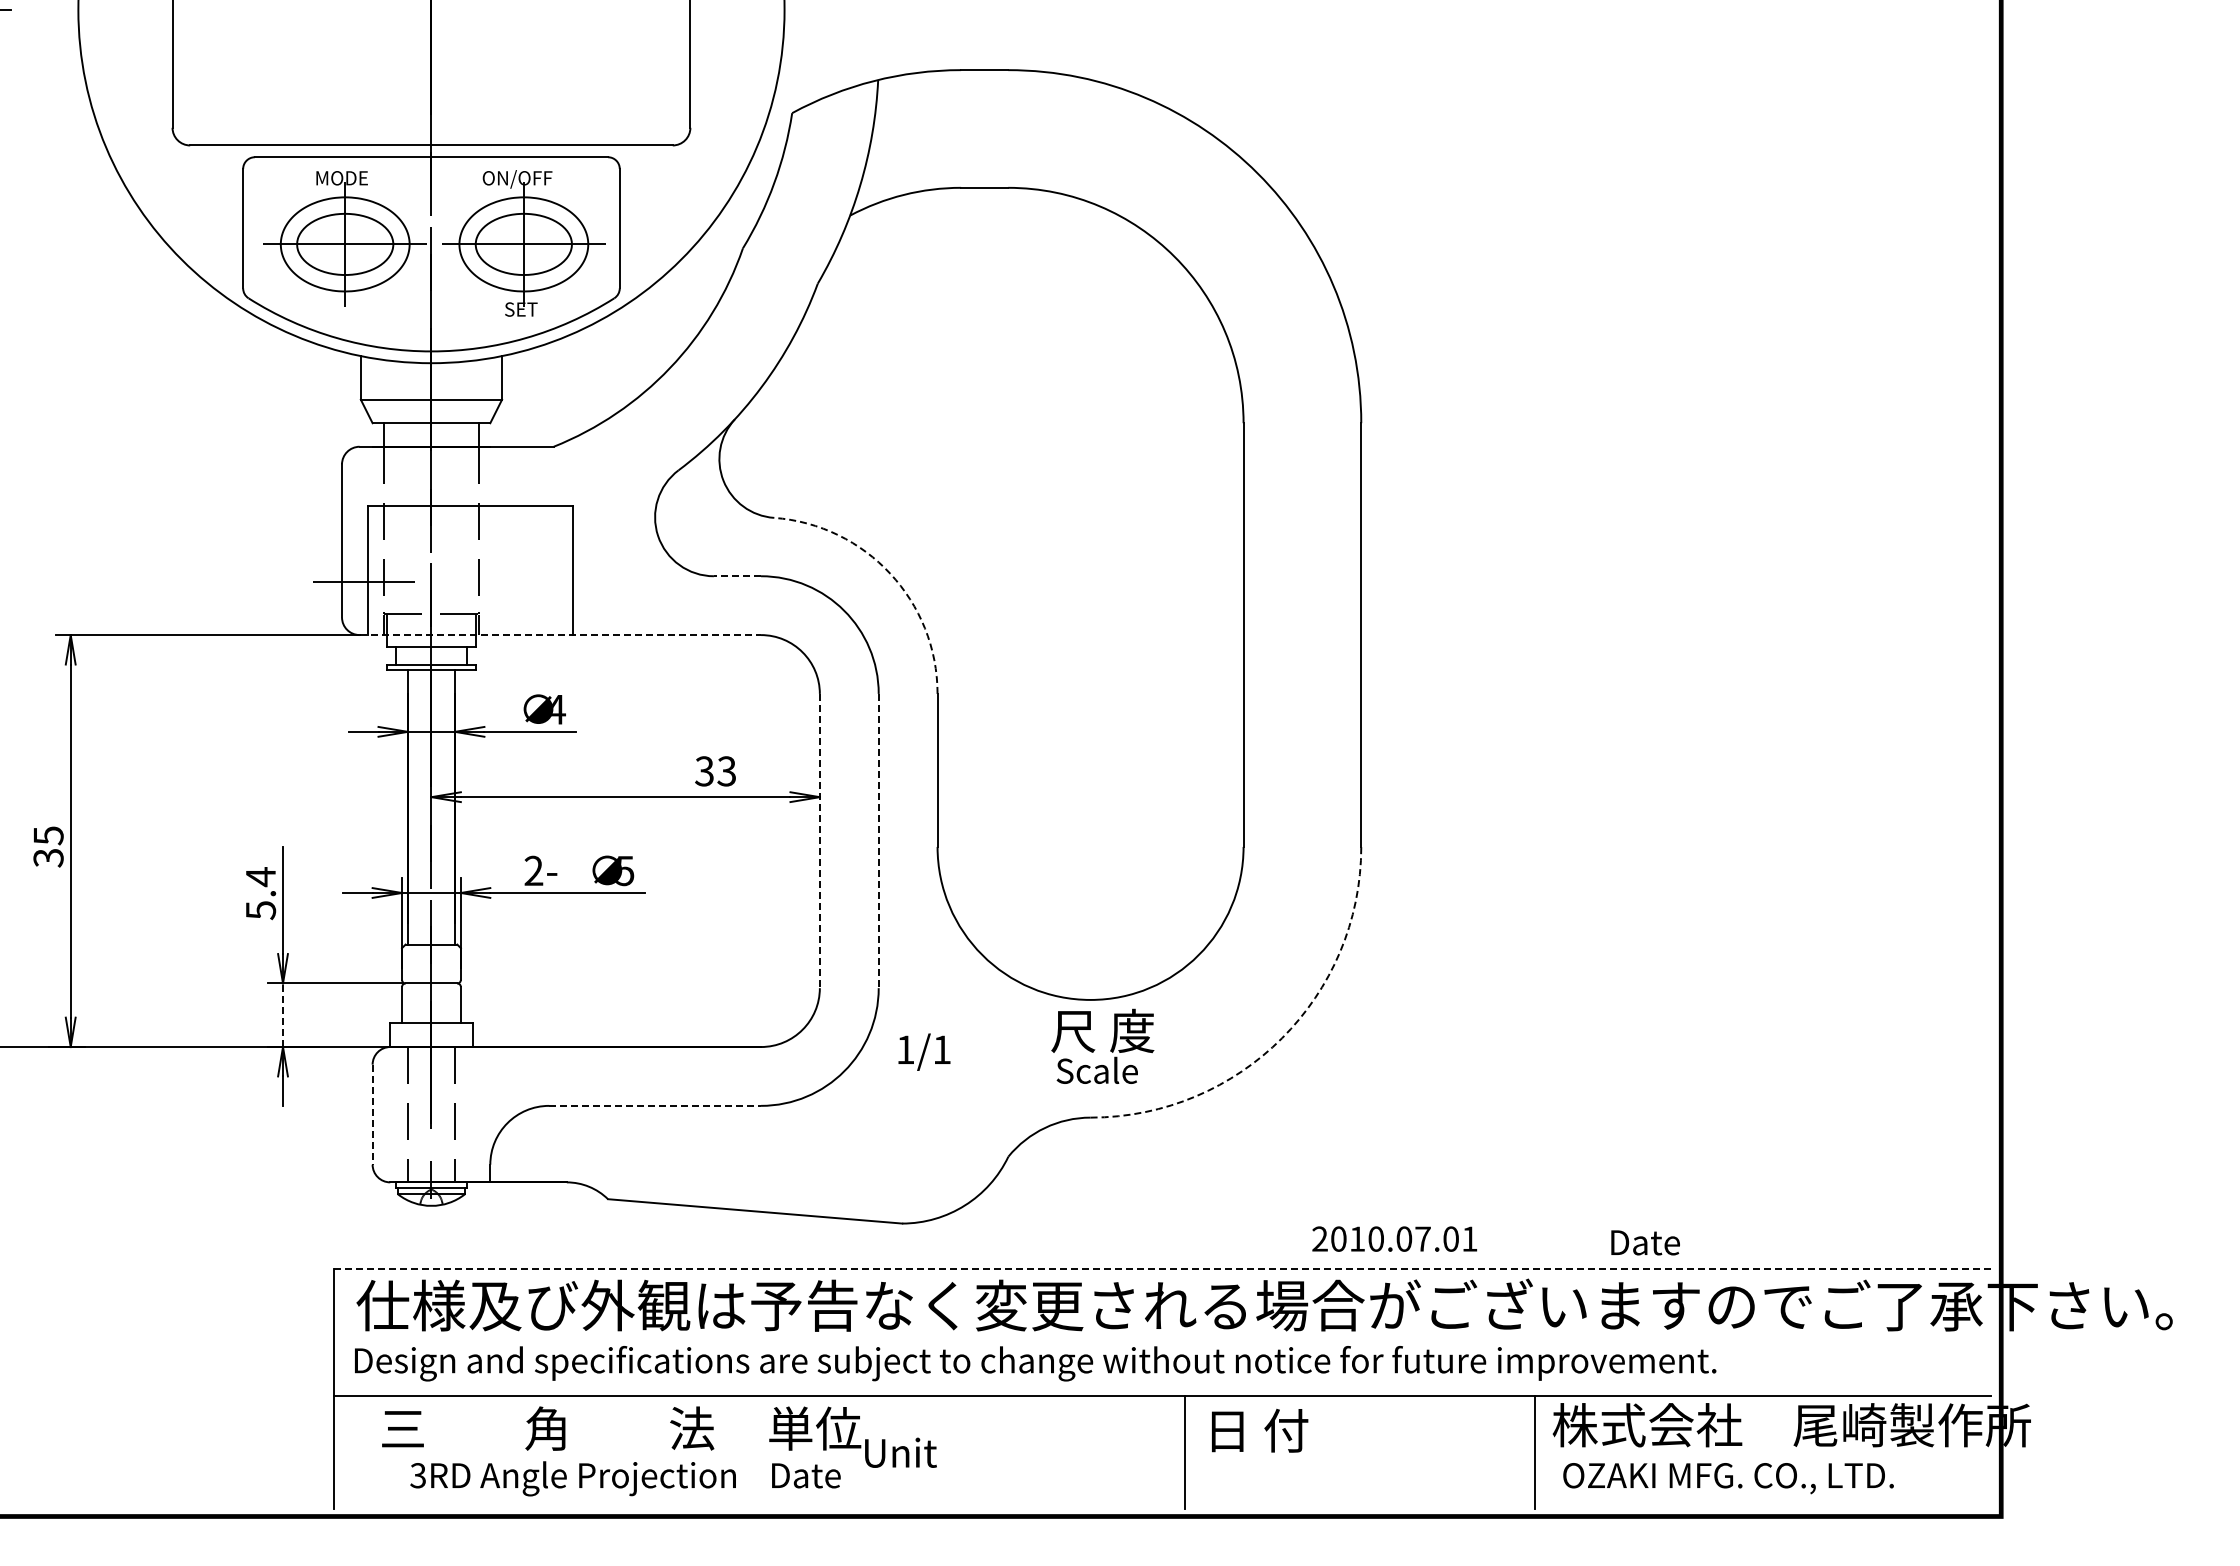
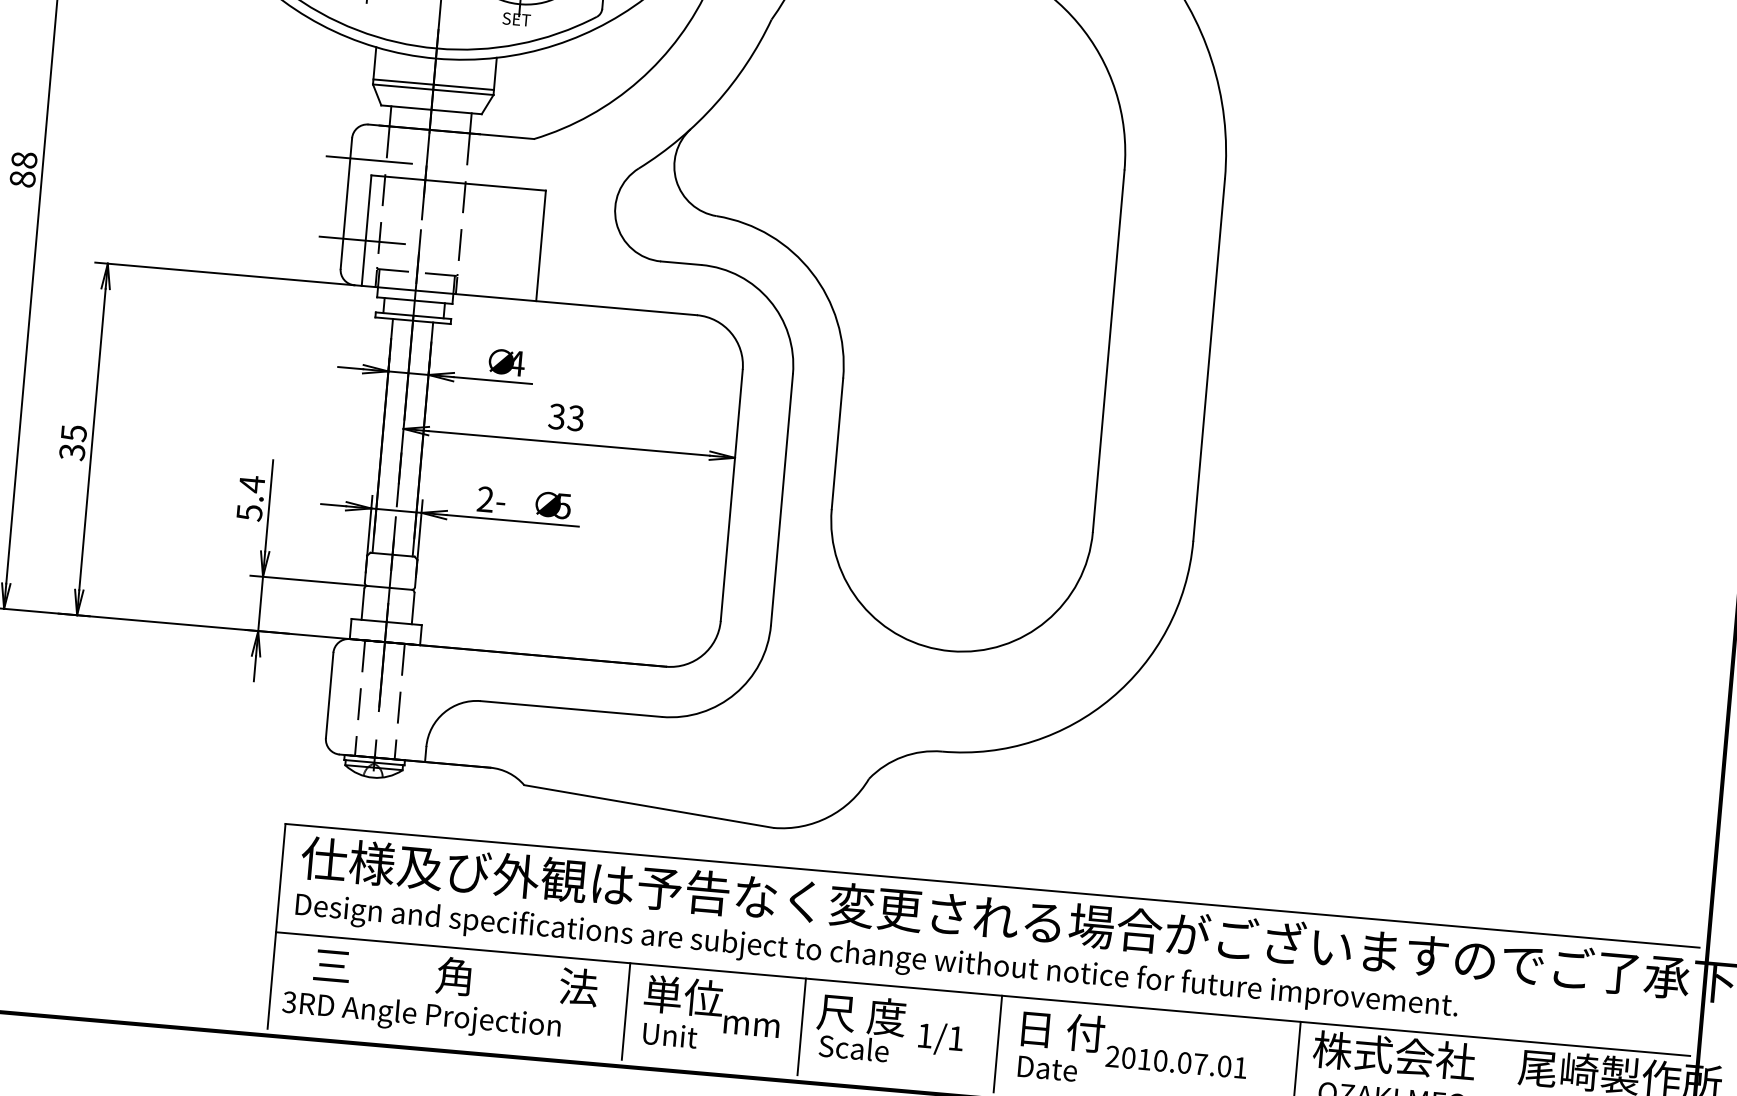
line: (431, 393) -> (433, 84), added
line: (364, 487) -> (369, 159), added
arc: (890, 573) -> (812, 272), dashed -> solid
line: (737, 576) -> (681, 263), dashed -> solid
line: (560, 635) -> (525, 300), dashed -> solid
text: (715, 771) -> (566, 417), moved
line: (819, 841) -> (731, 495), dashed -> solid
line: (878, 841) -> (781, 500), dashed -> solid
line: (283, 1015) -> (261, 604), dashed -> solid
arc: (1281, 1038) -> (1110, 698), dashed -> solid
text: (1102, 1045) -> (860, 1027), moved
text: (924, 1051) -> (941, 1038), moved
line: (655, 1105) -> (571, 708), dashed -> solid
line: (372, 1115) -> (329, 696), dashed -> solid
text: (1394, 1238) -> (1176, 1061), moved
text: (1645, 1242) -> (1047, 1068), moved
line: (1162, 1268) -> (992, 885), dashed -> solid
line: (749, 1451) -> (626, 1011), added
line: (955, 1451) -> (801, 1026), added
text: (900, 1452) -> (754, 1023), Unit -> mm
text: (806, 1475) -> (672, 1035), Date -> Unit
text: (572, 1478) -> (421, 1016), moved

